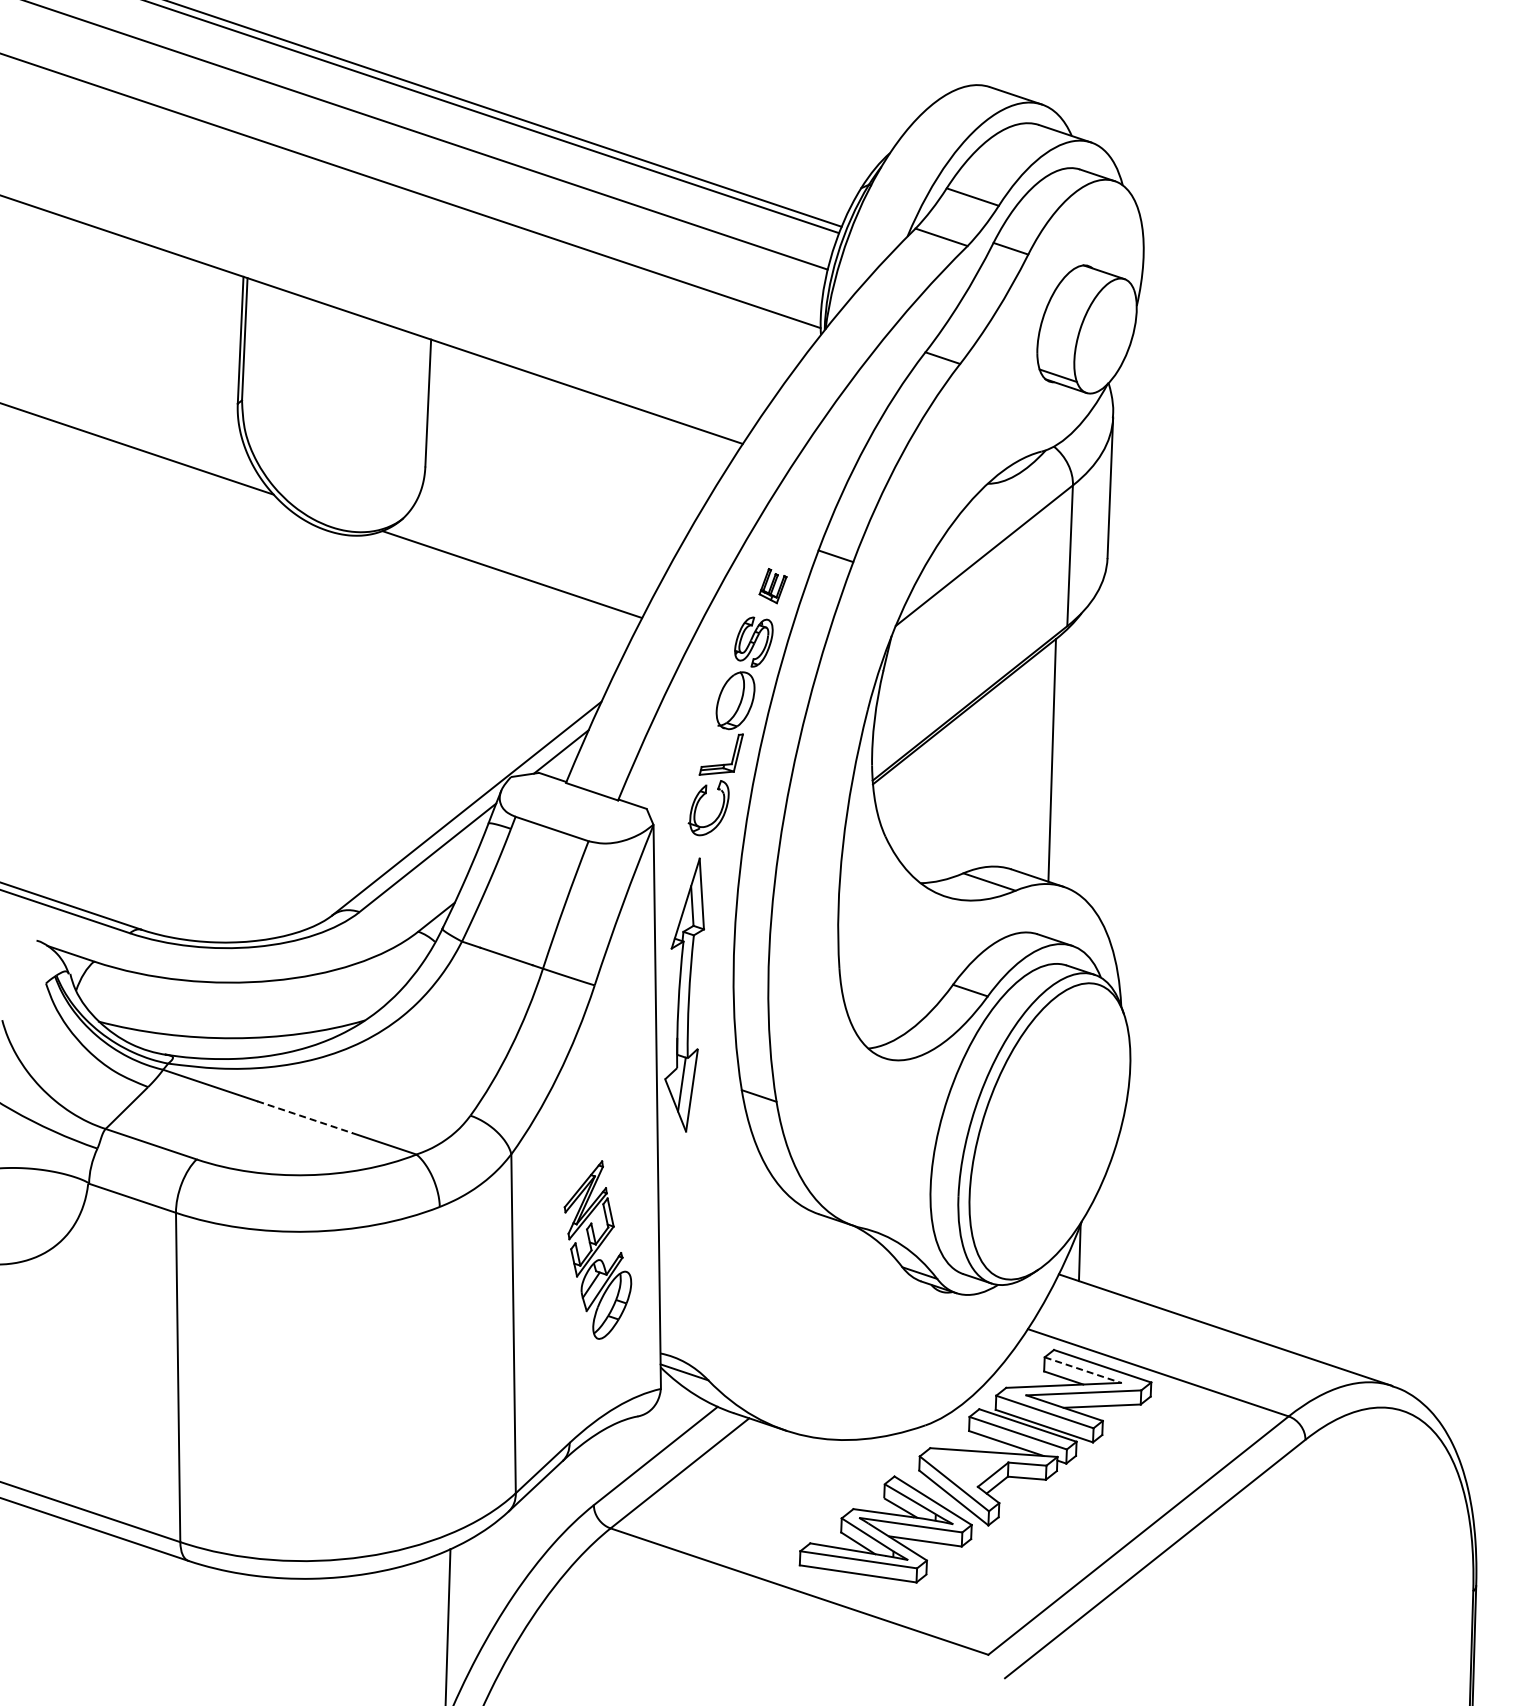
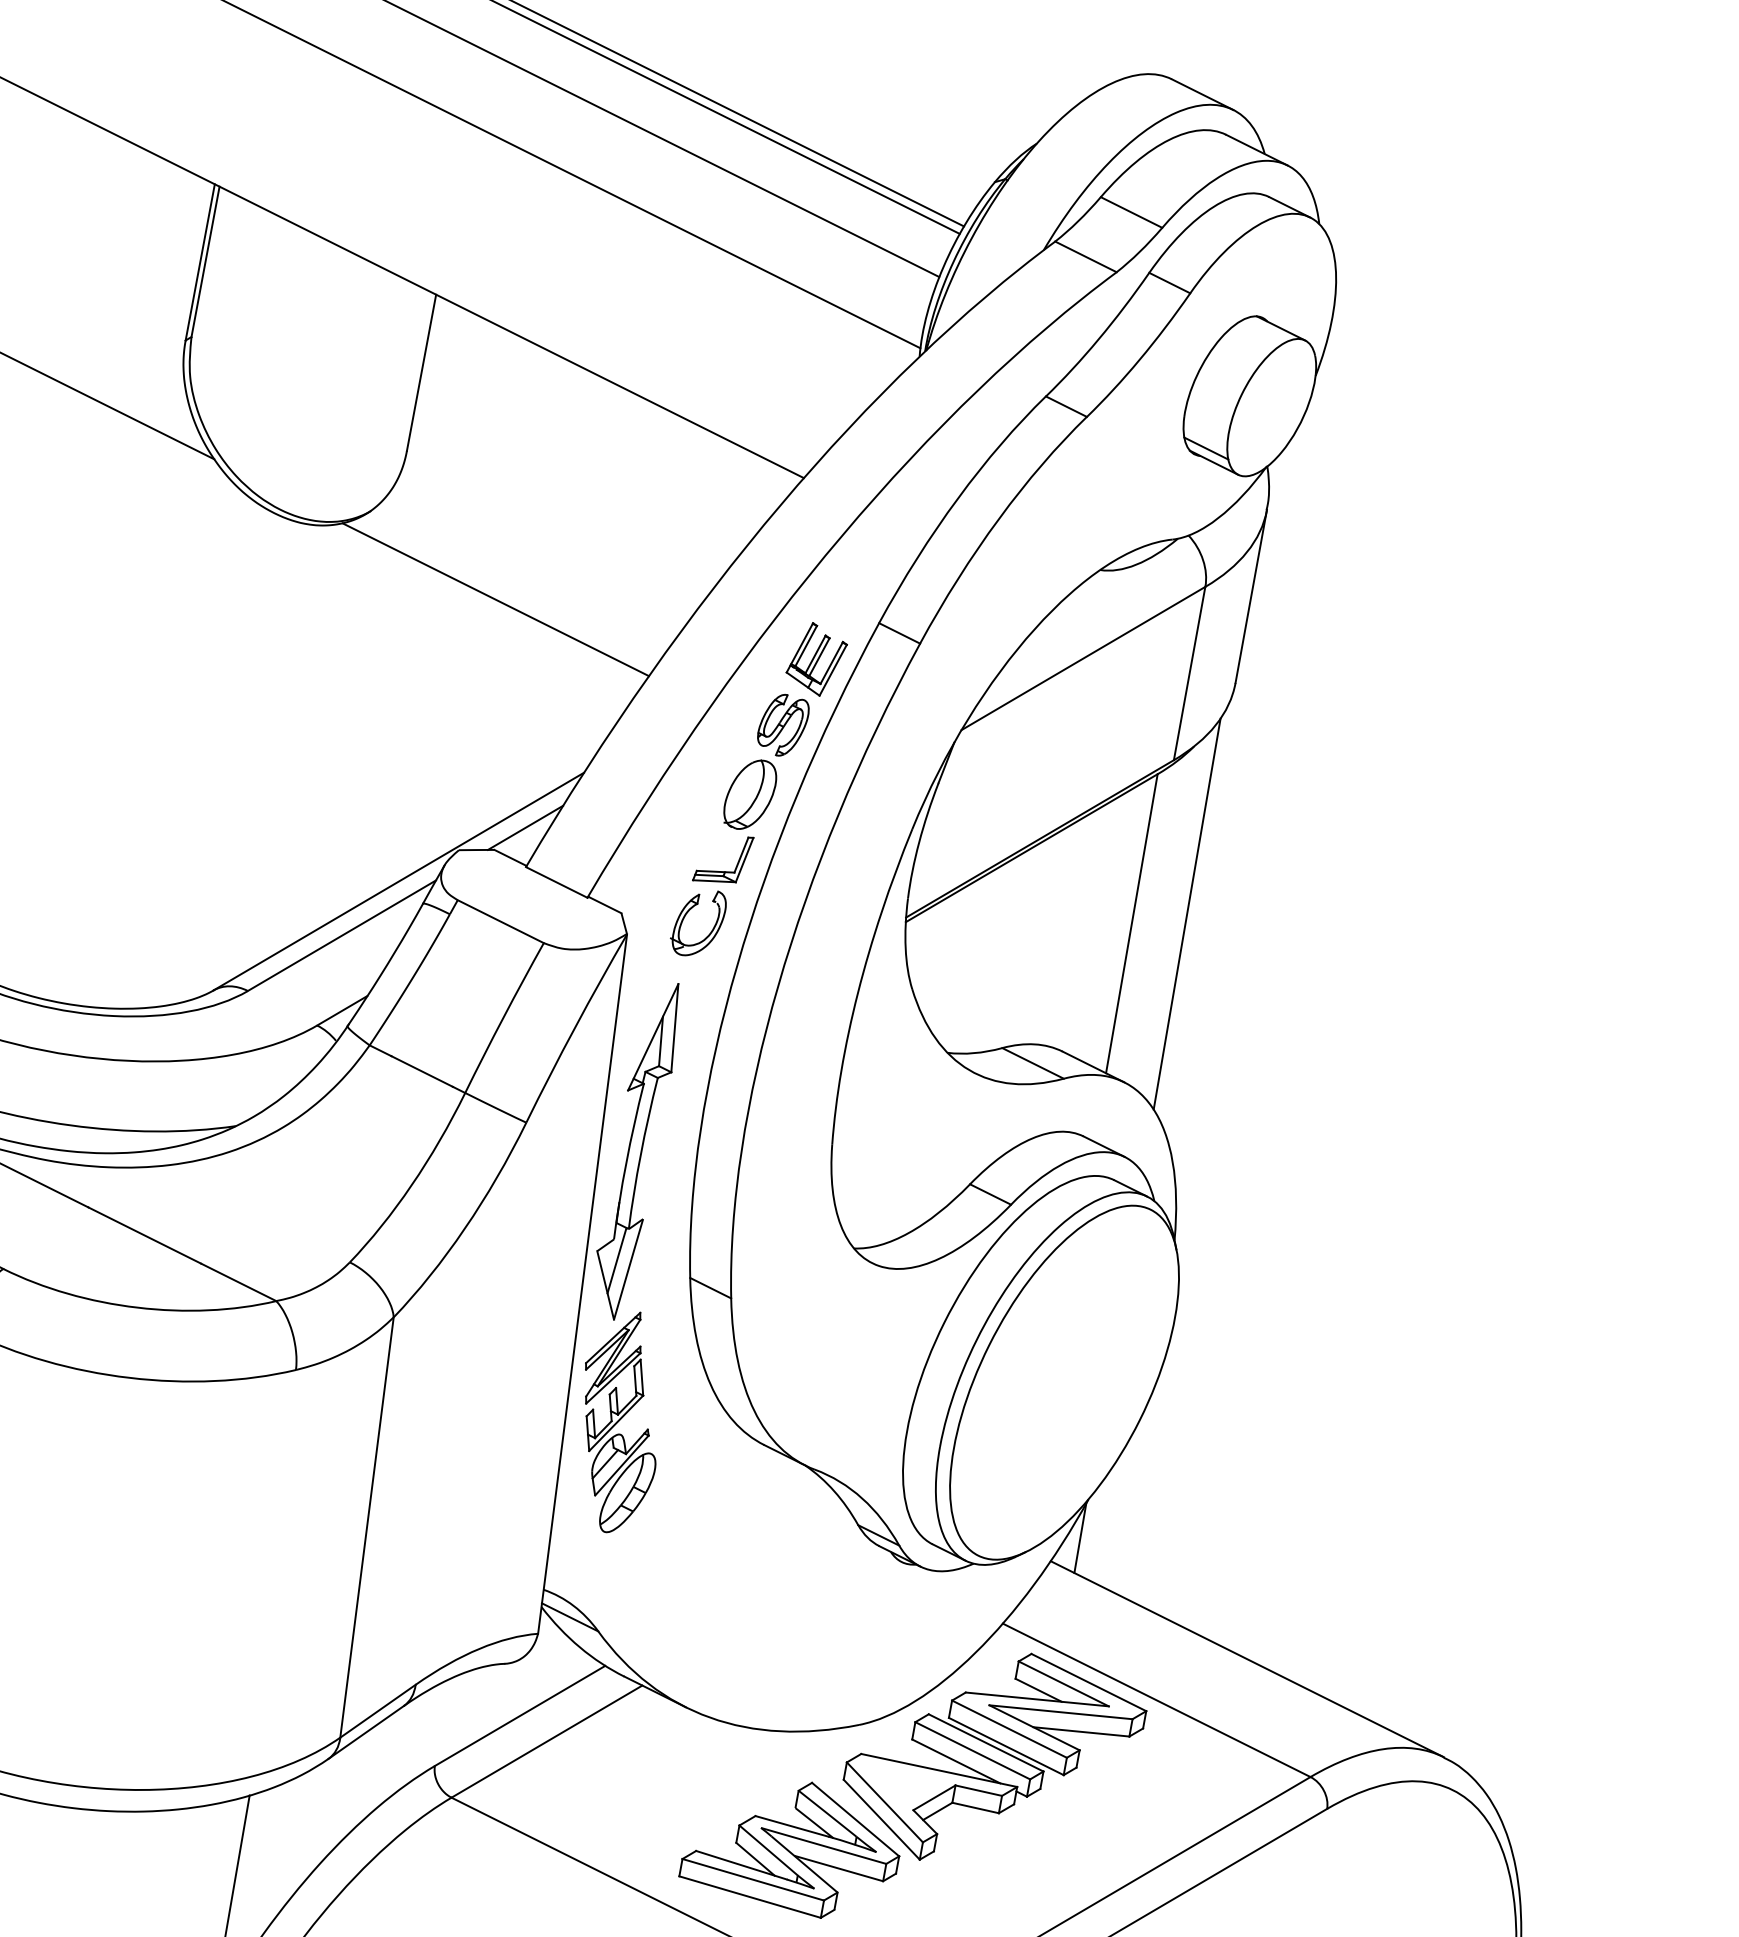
part: (772, 585) -> (816, 658), size x1.67
line: (1094, 746) -> (1186, 913), added
line: (305, 1117) -> (145, 1235), dashed -> solid
part: (597, 1249) -> (619, 1421), moved
line: (1083, 1370) -> (1064, 1684), dashed -> solid

